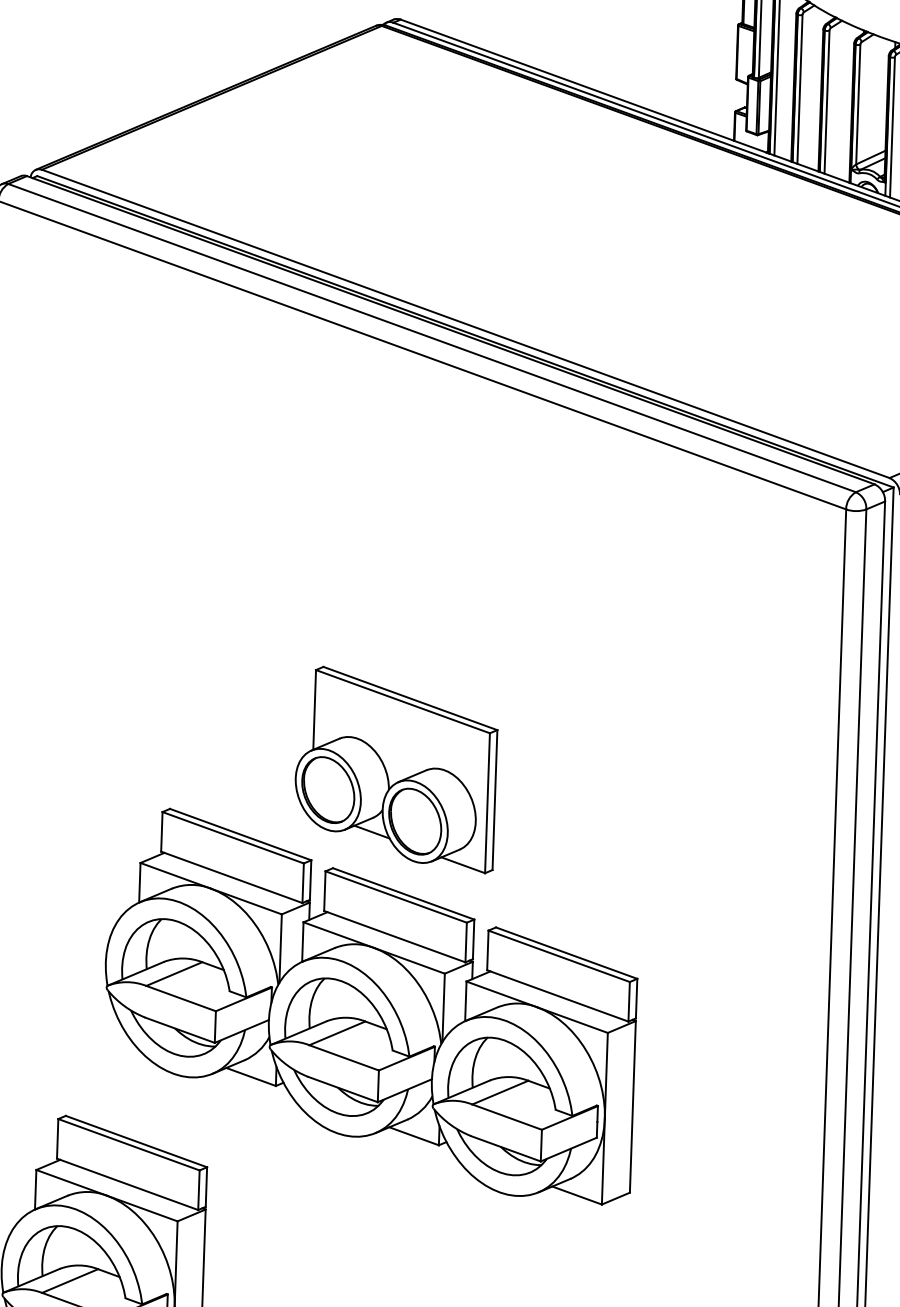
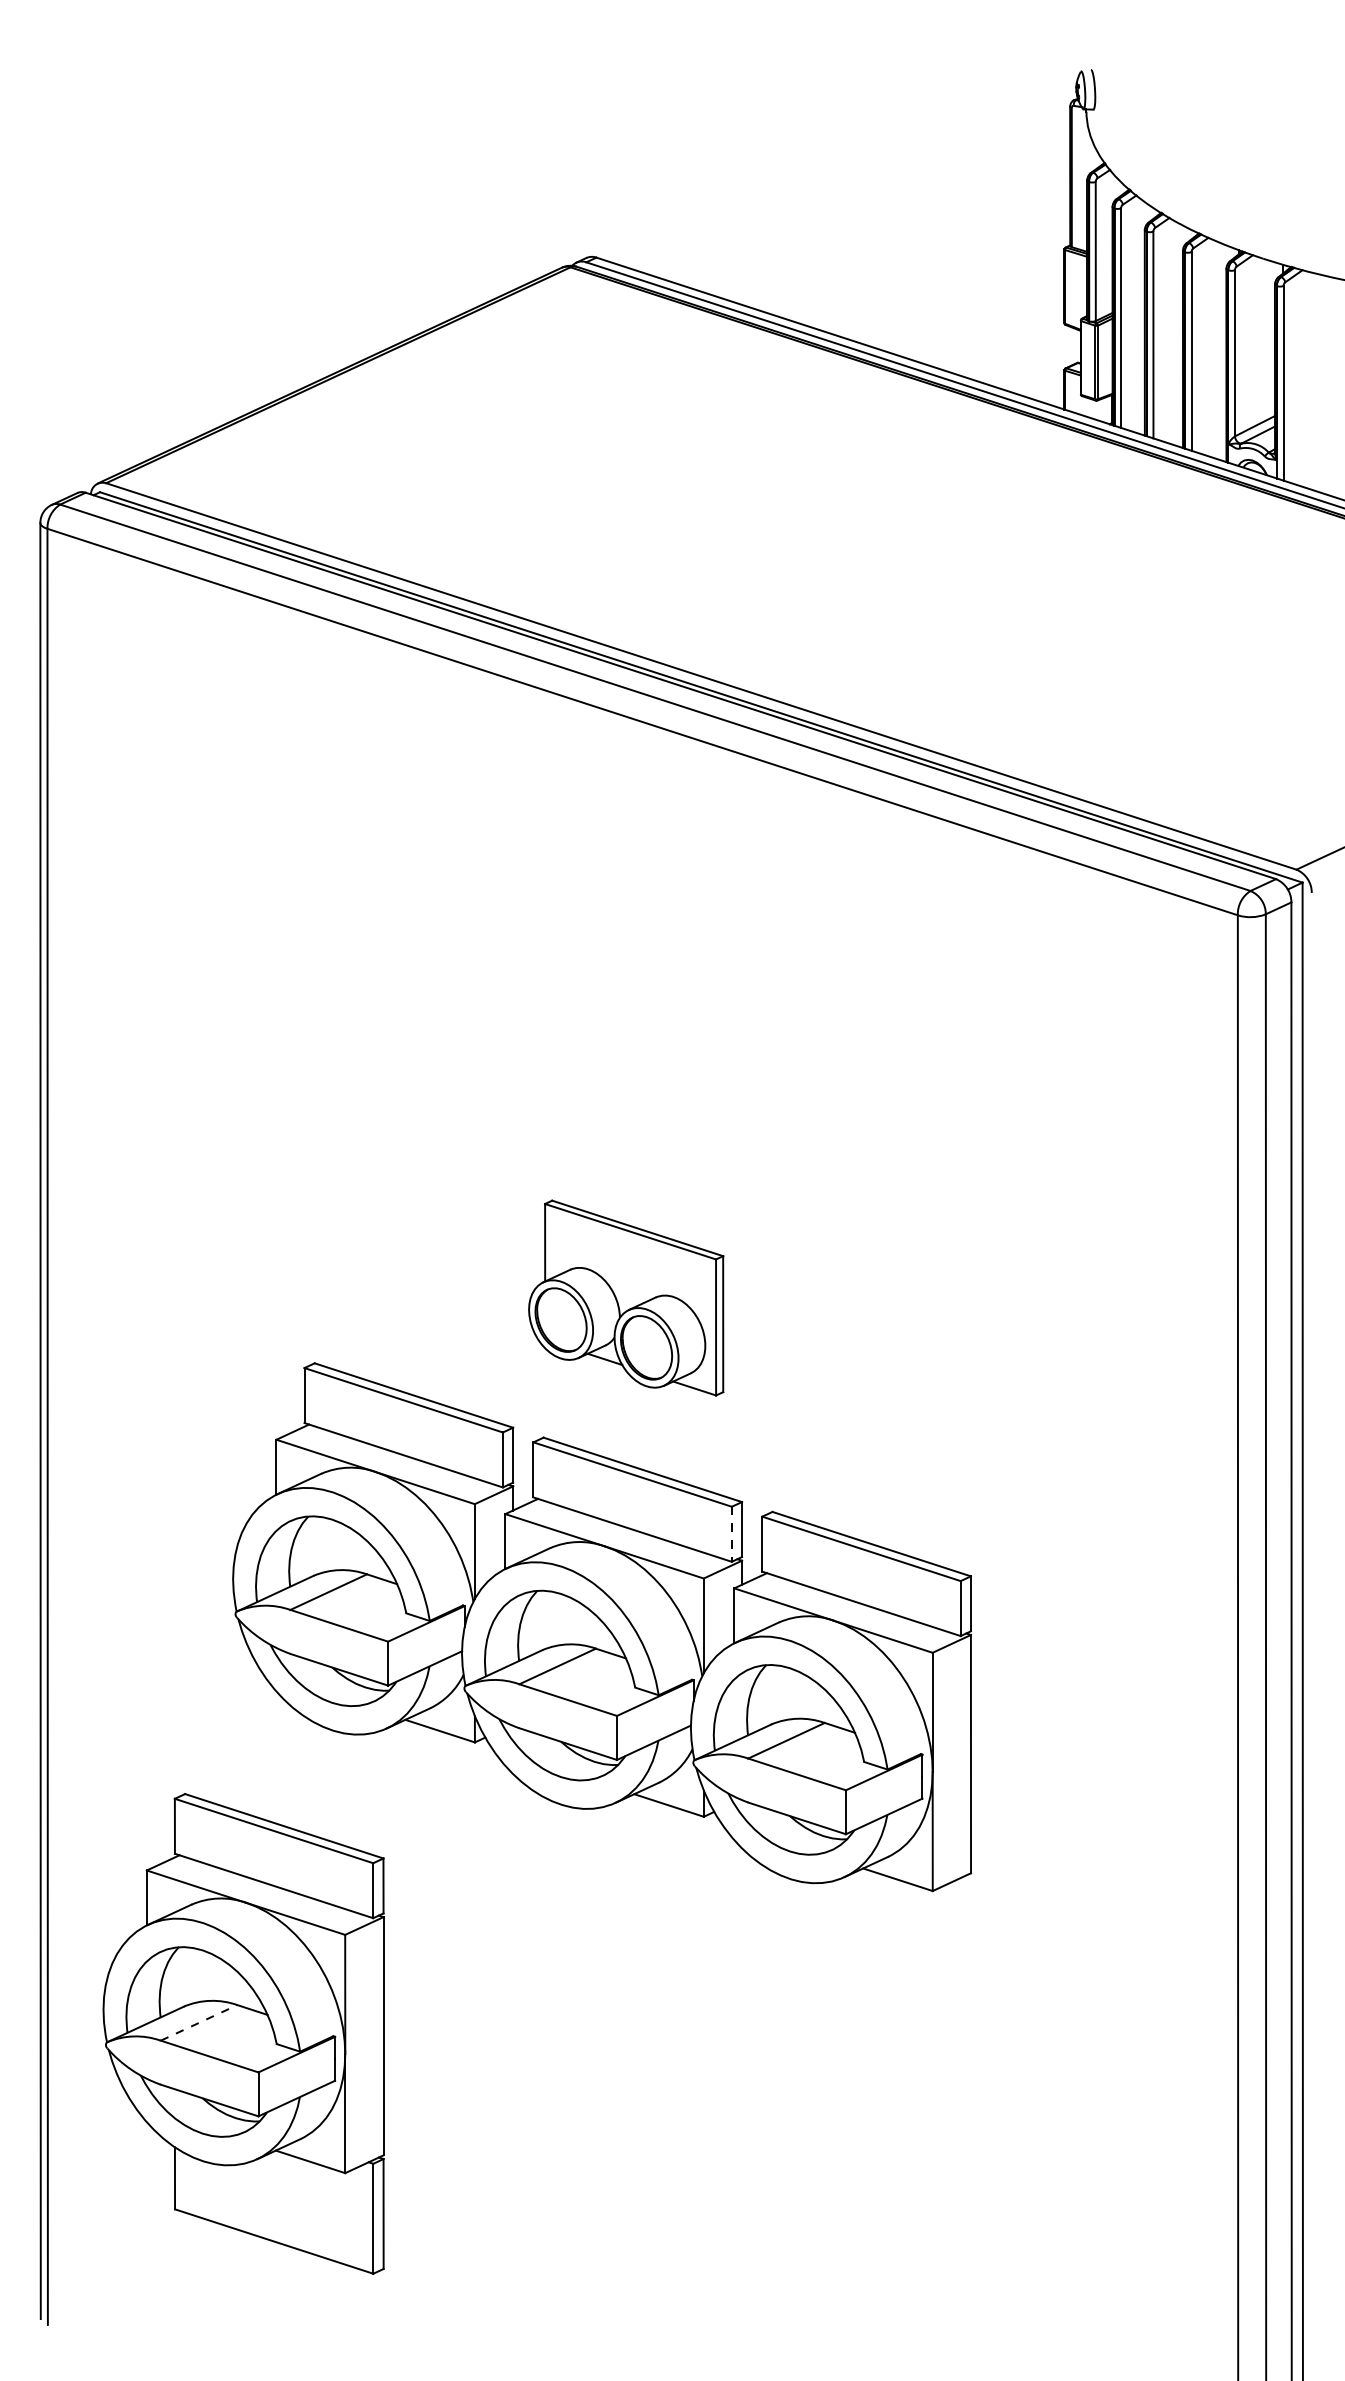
part: (395, 769) -> (625, 1297), size x0.7
line: (465, 942) -> (731, 1534), solid -> dashed
line: (70, 1280) -> (199, 2022), solid -> dashed

